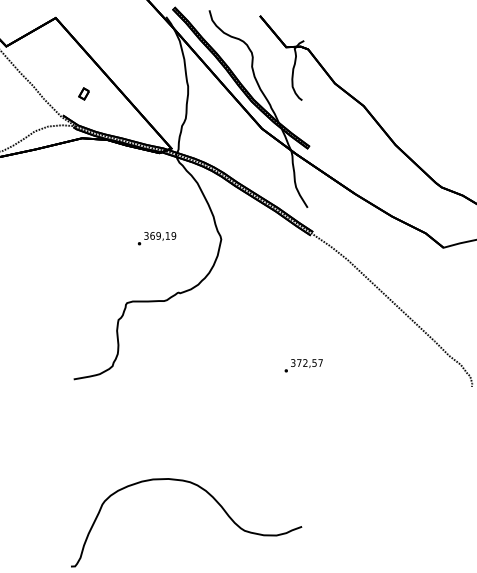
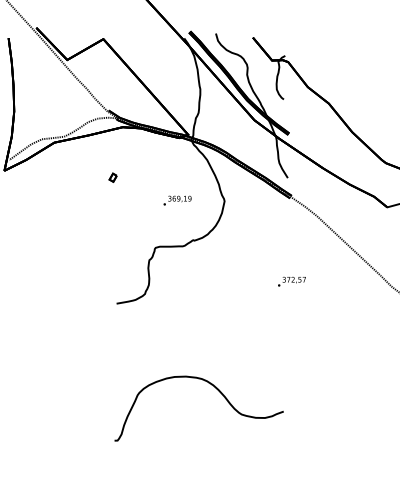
part: (83, 93) -> (112, 177), moved
text: (303, 365) -> (291, 281), moved

